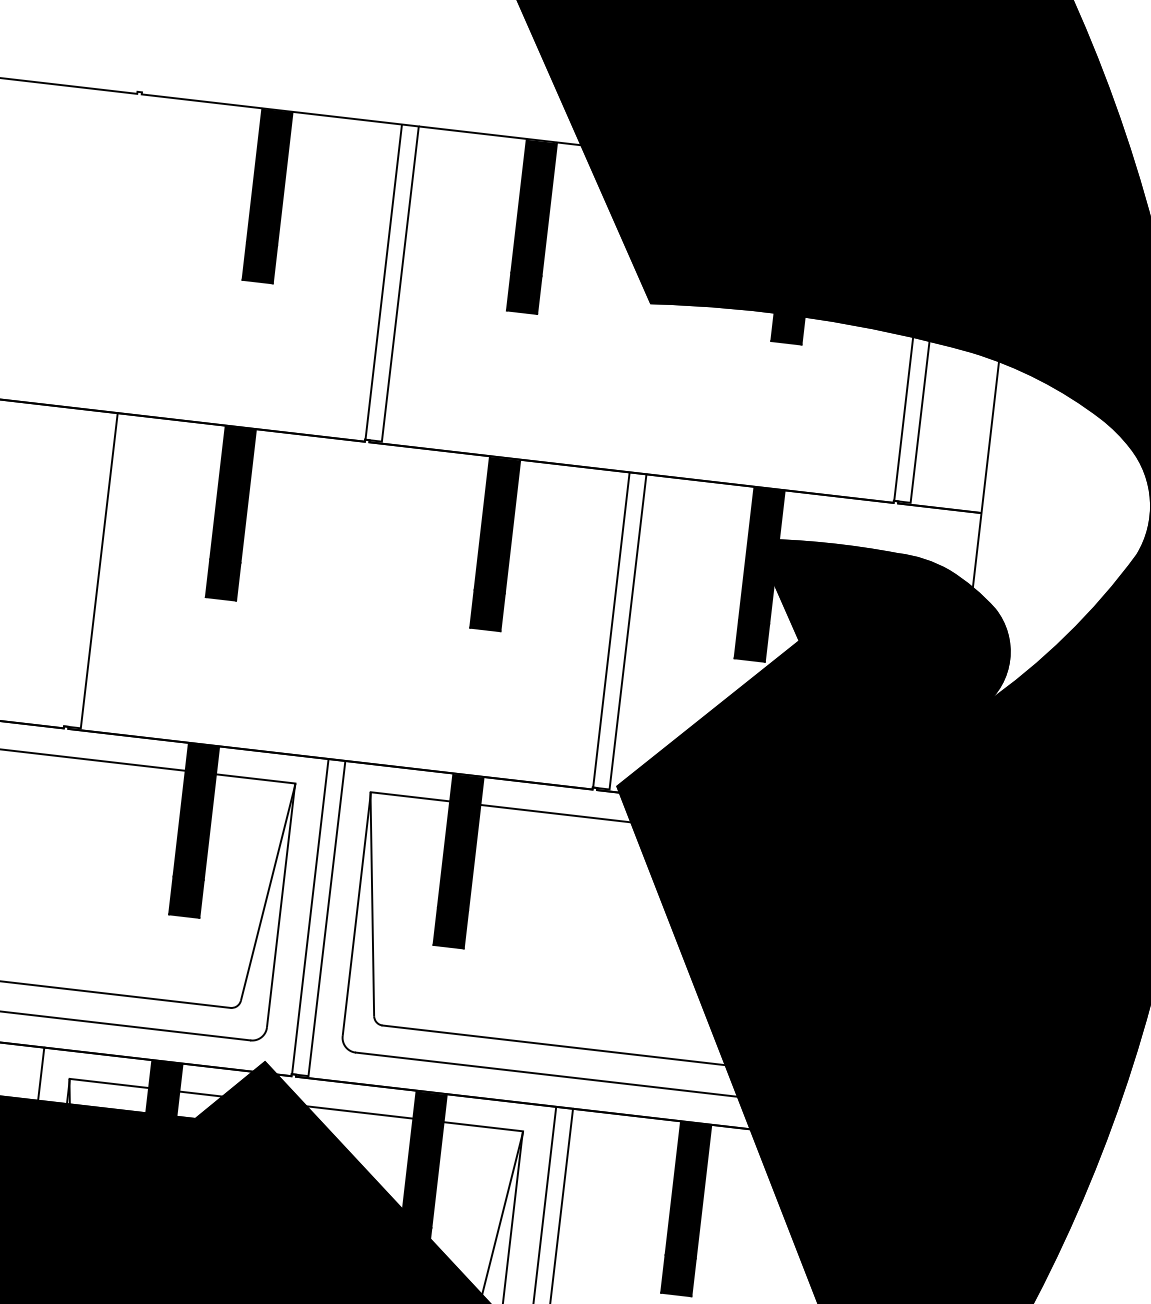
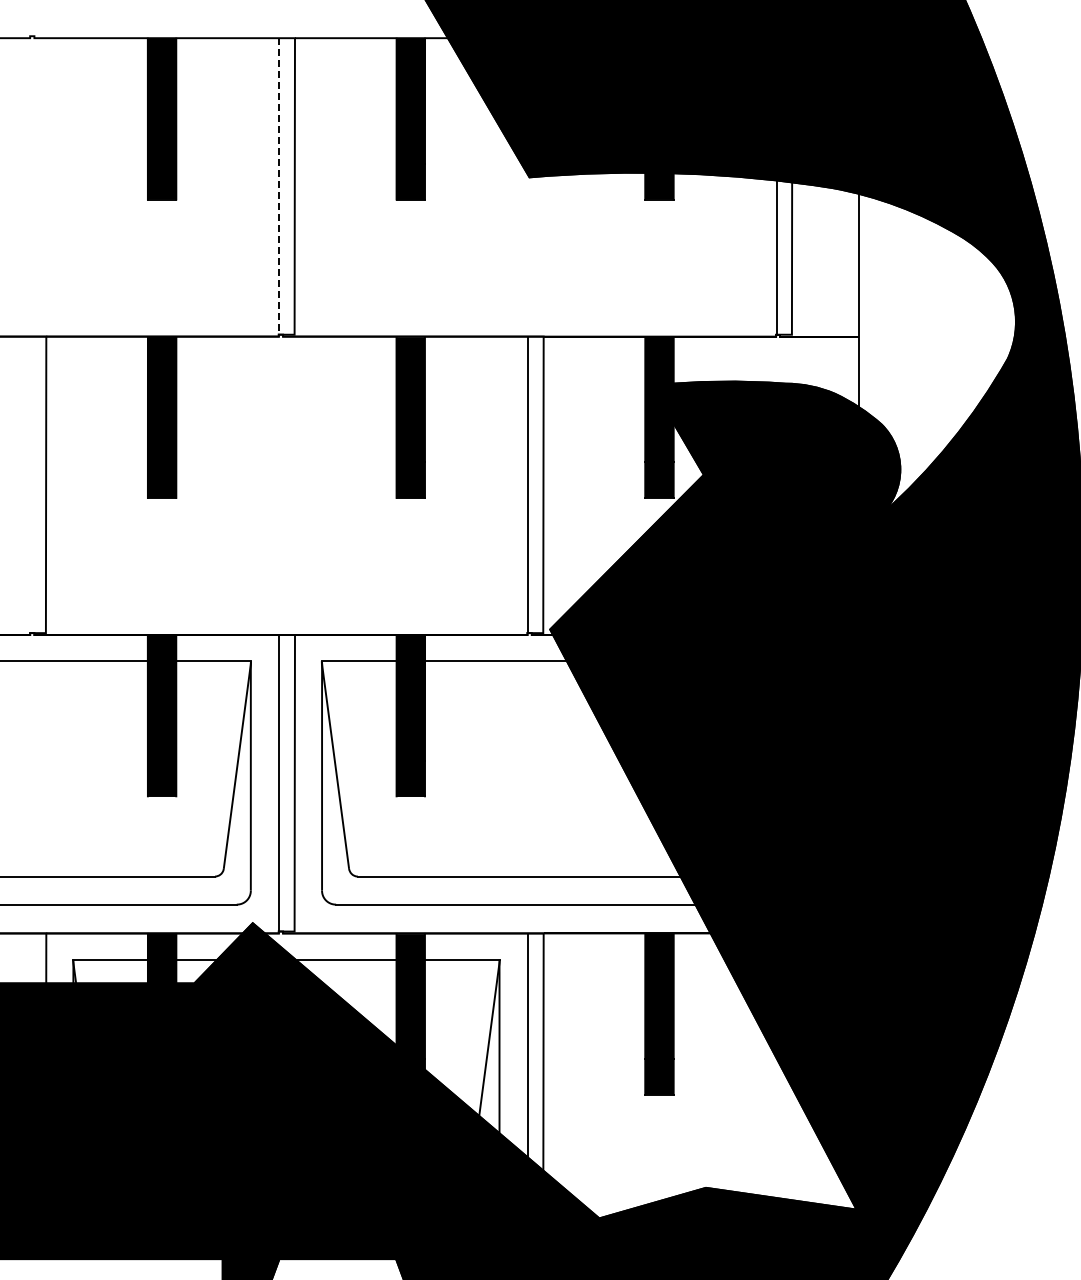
line: (384, 282) -> (279, 186), solid -> dashed

